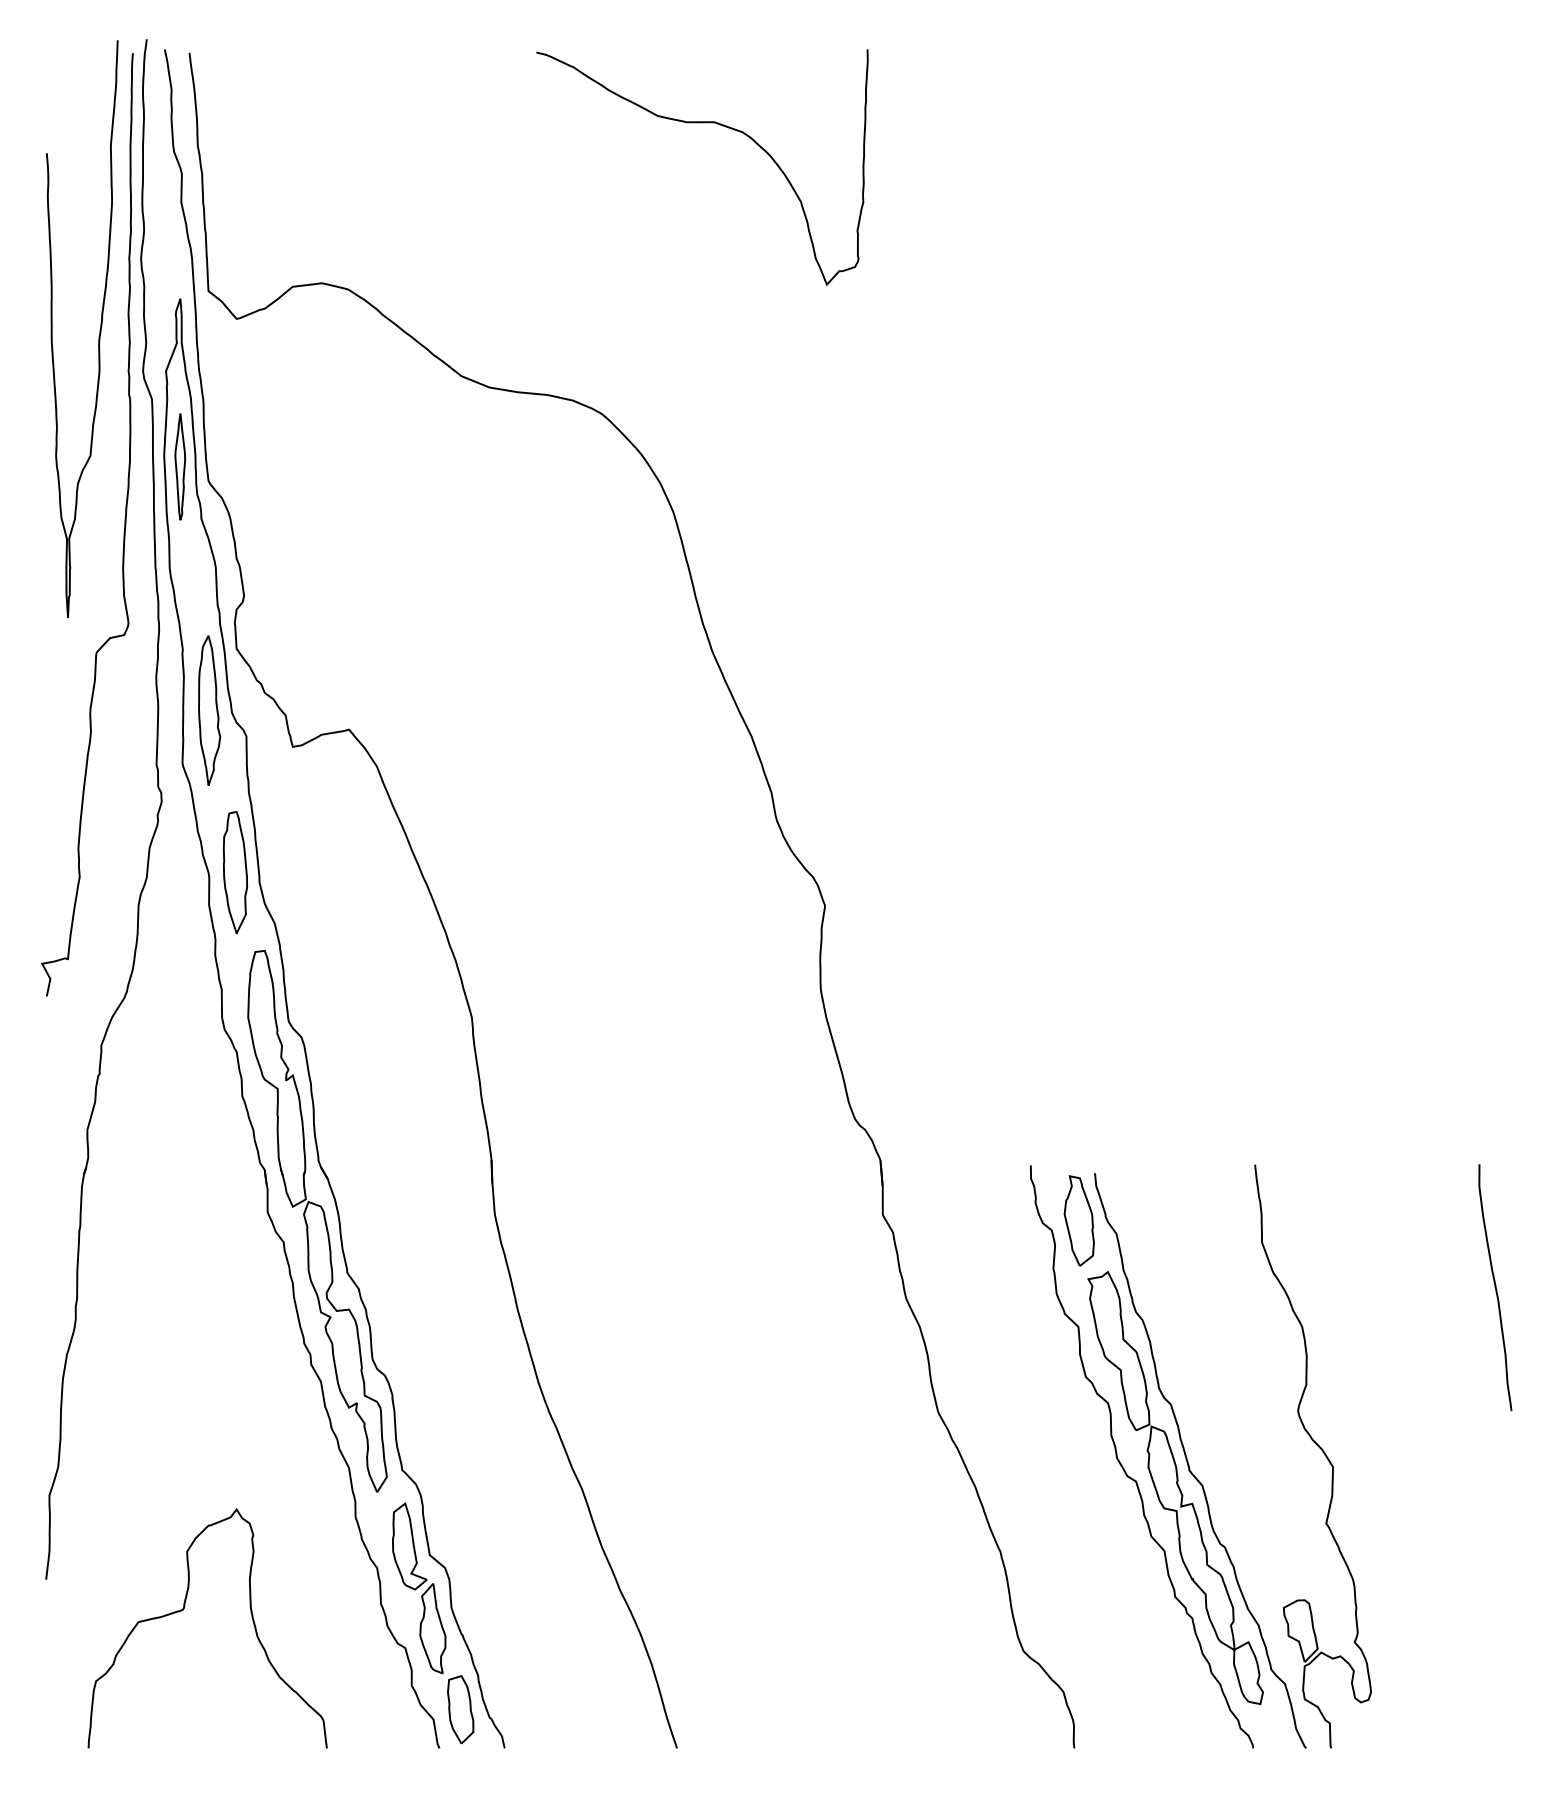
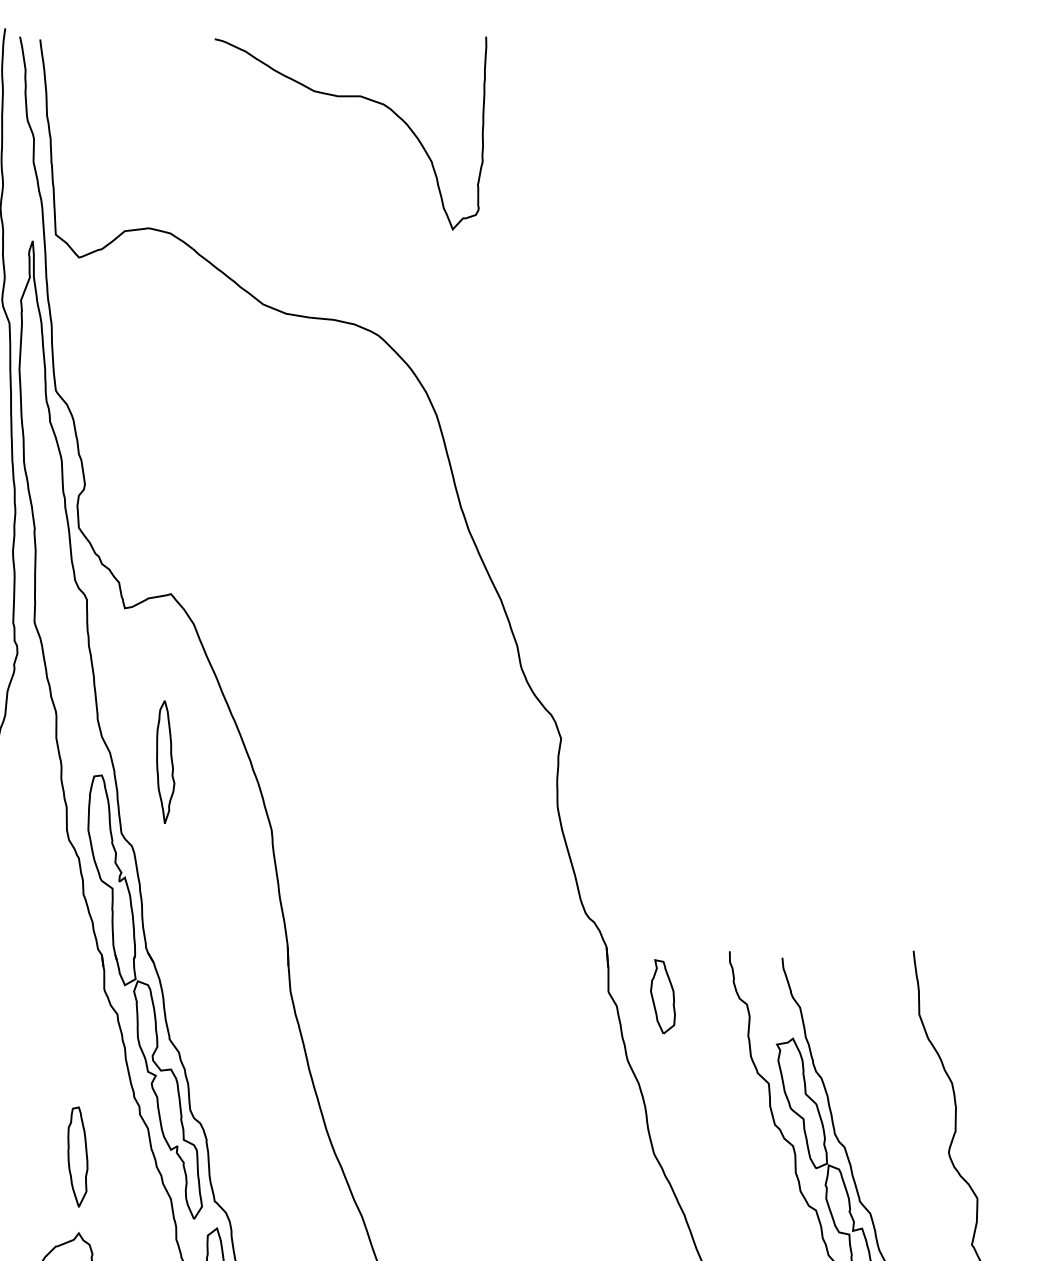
curve: (702, 123) -> (350, 97), moved
part: (179, 466) -> (32, 378), removed
part: (209, 710) -> (165, 762), moved
part: (234, 872) -> (77, 1157), moved
part: (1078, 1220) -> (662, 996), moved

